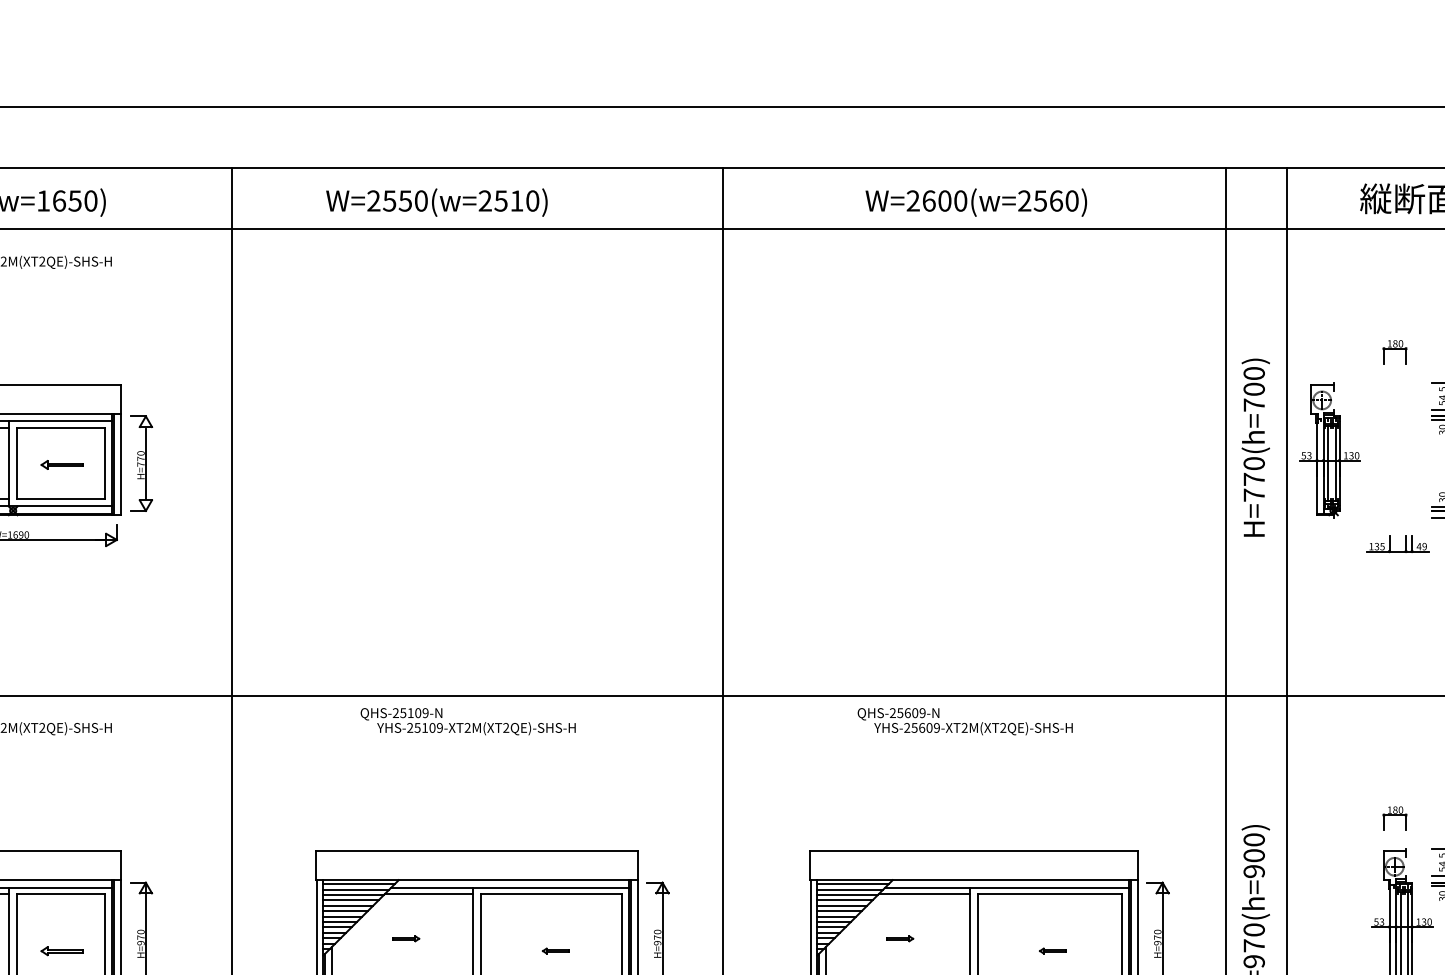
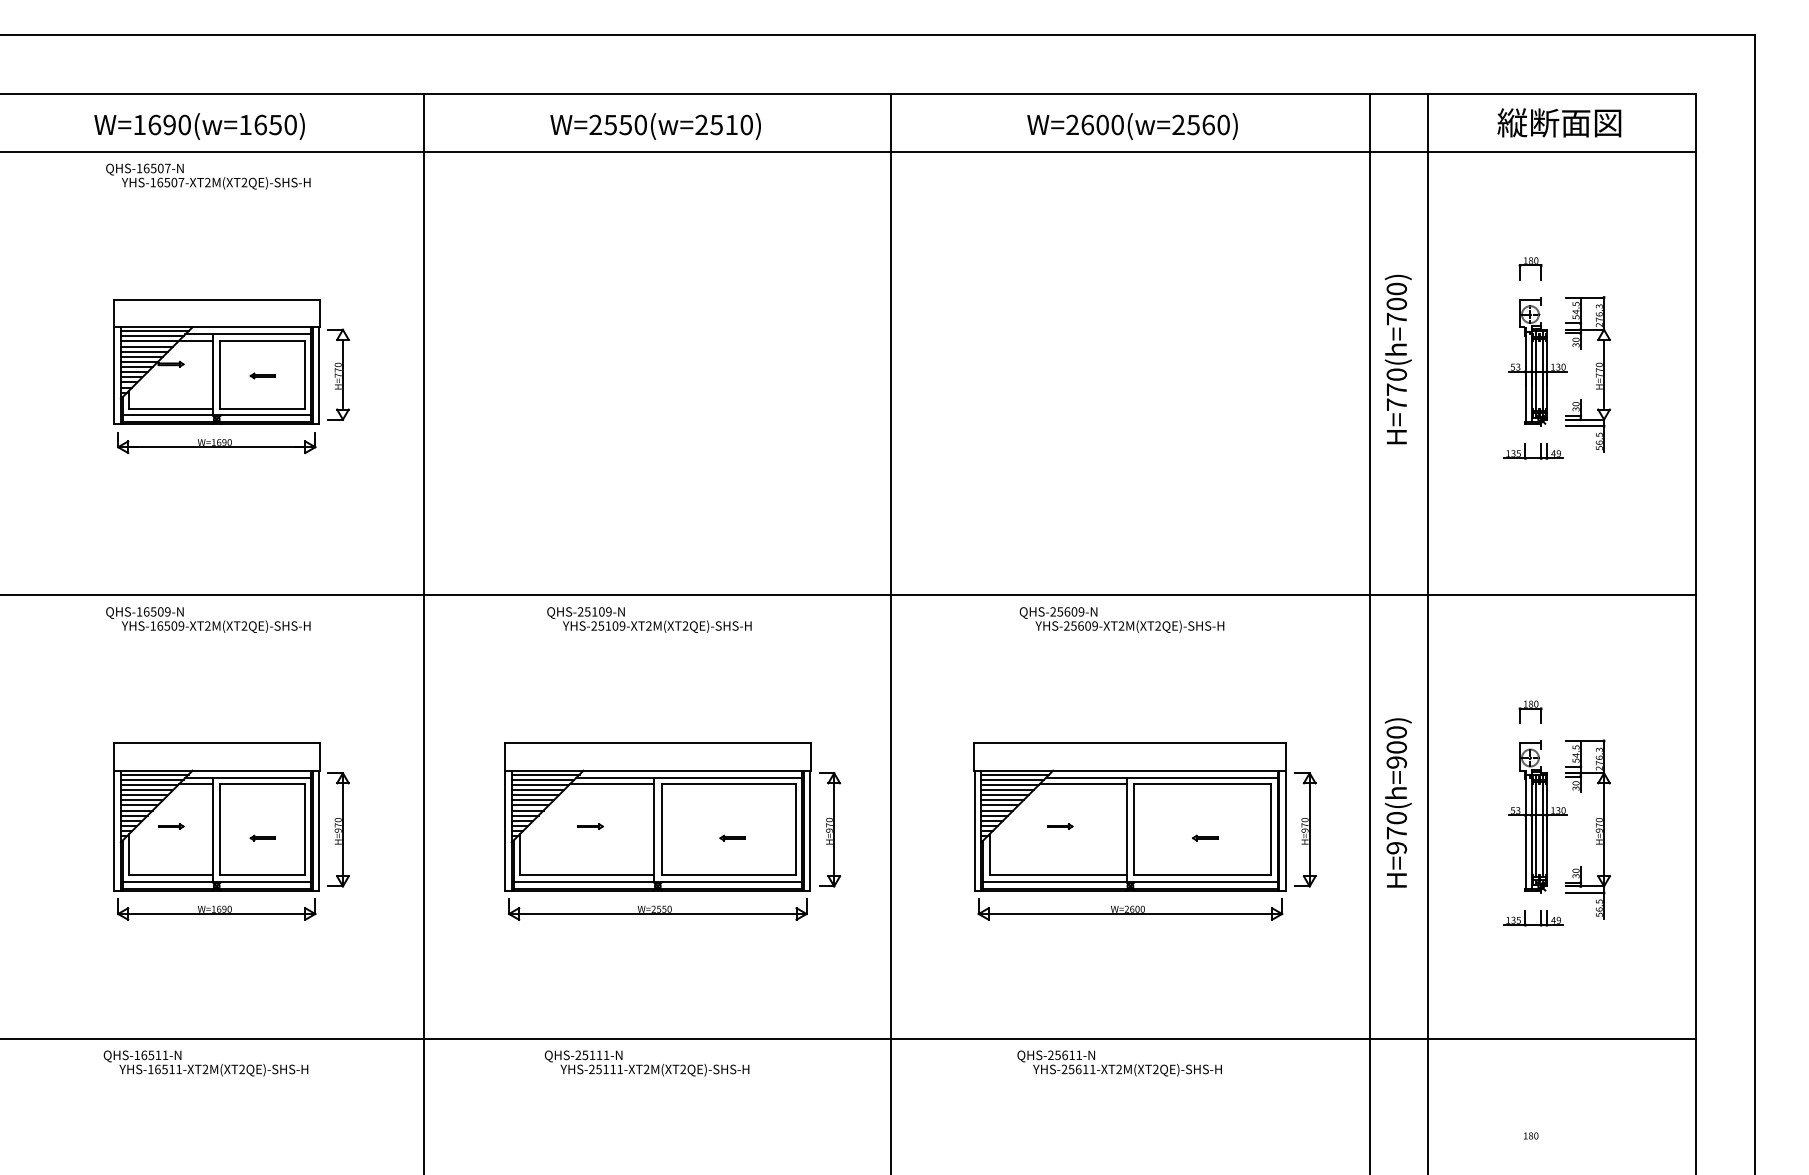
text: (436, 202) -> (655, 126), moved
part: (1329, 449) -> (1537, 361), moved
part: (61, 464) -> (262, 375), size x0.62
part: (61, 950) -> (262, 837), size x0.62

